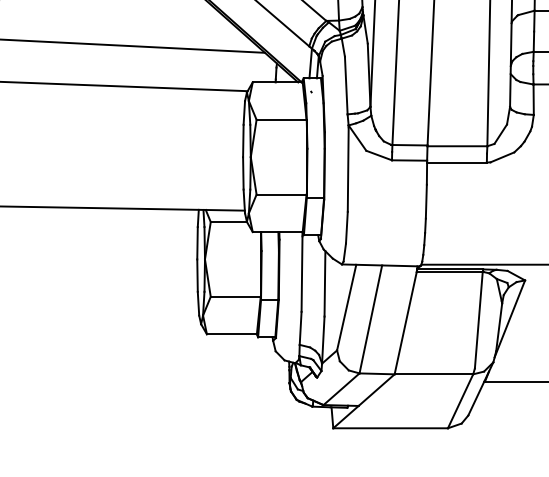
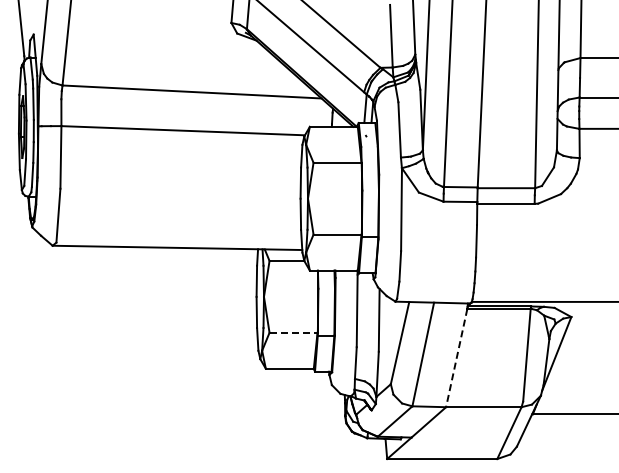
line: (235, 296) -> (293, 332), solid -> dashed
line: (405, 323) -> (456, 358), solid -> dashed

